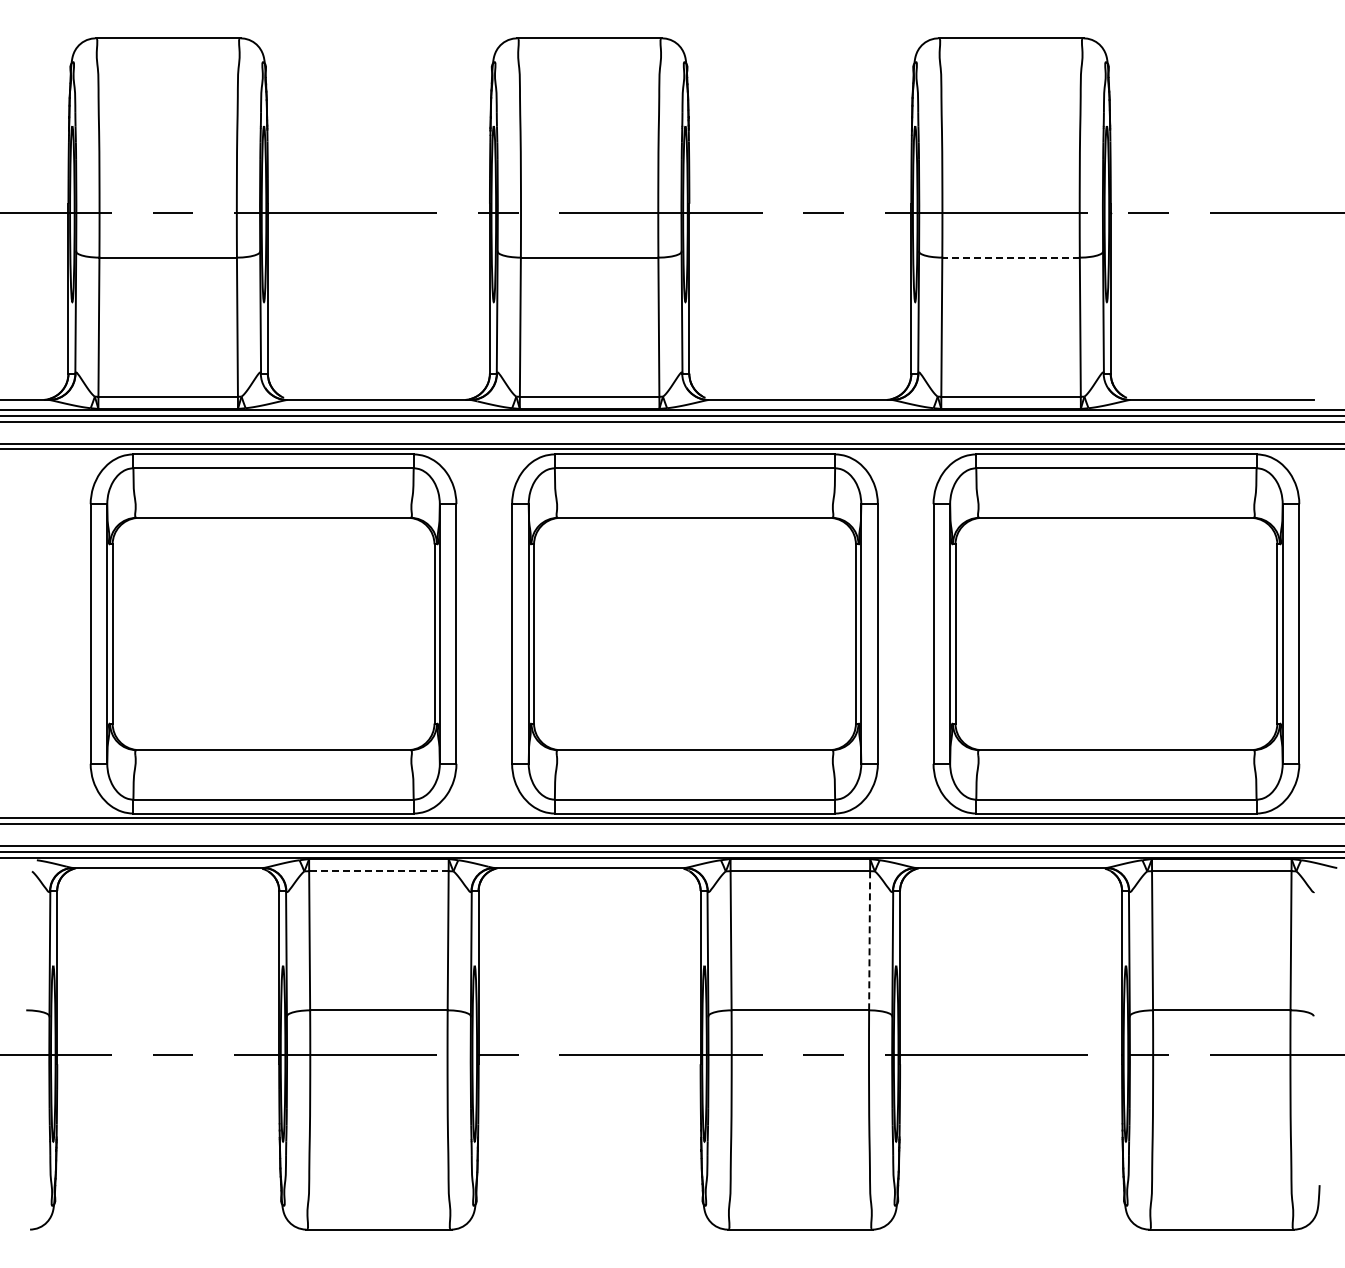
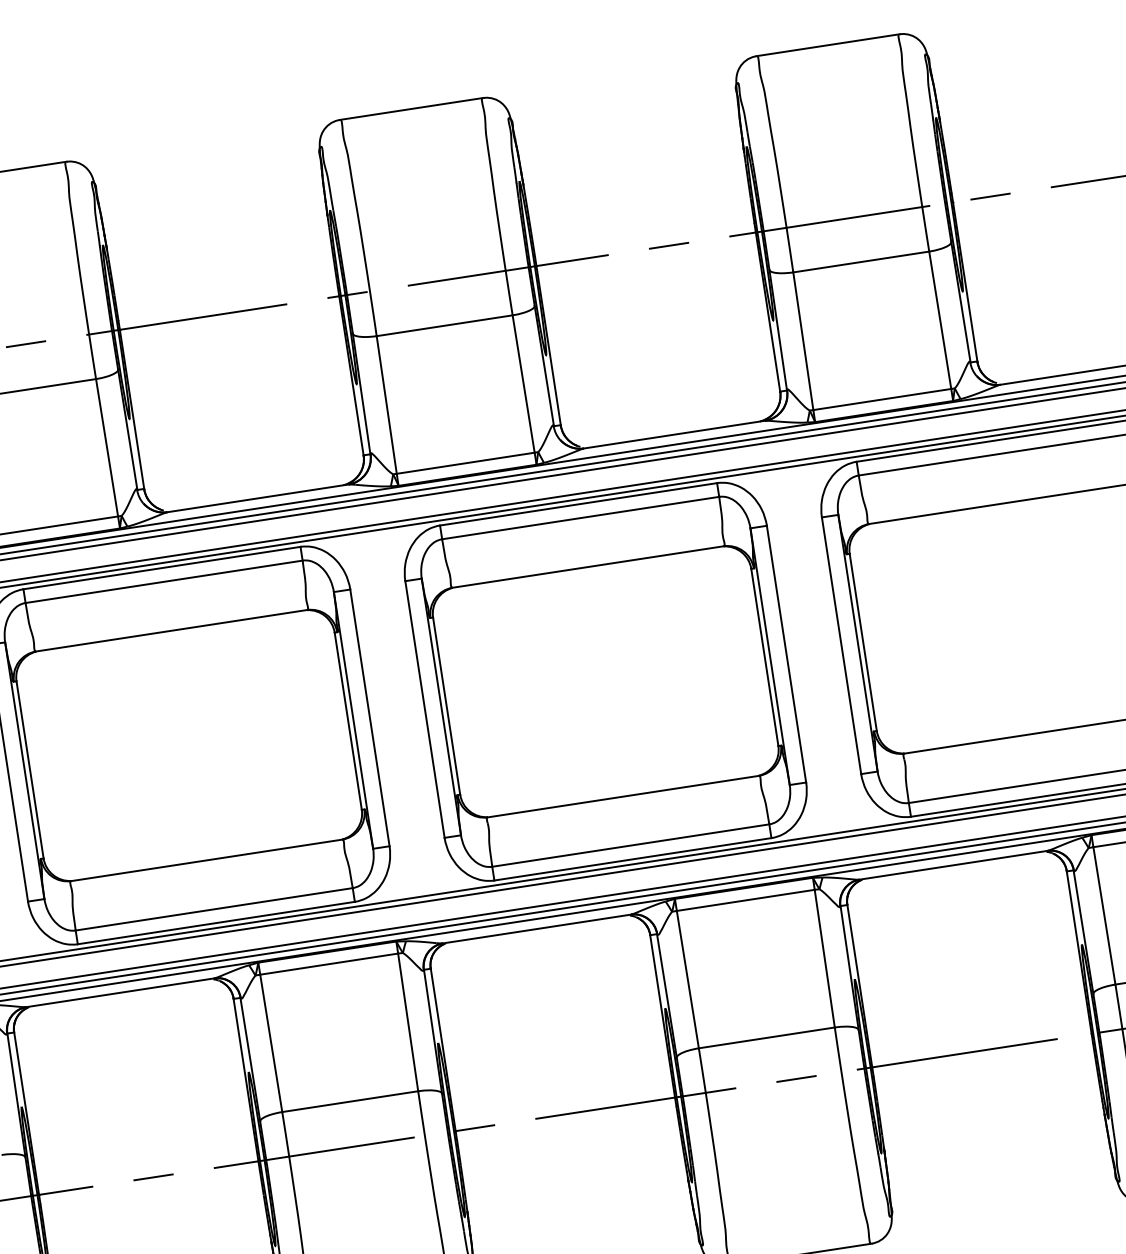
line: (1011, 257) -> (861, 261), dashed -> solid
line: (378, 871) -> (328, 964), dashed -> solid
line: (869, 940) -> (824, 958), dashed -> solid

